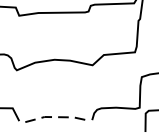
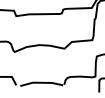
line: (57, 116) -> (41, 82), dashed -> solid

